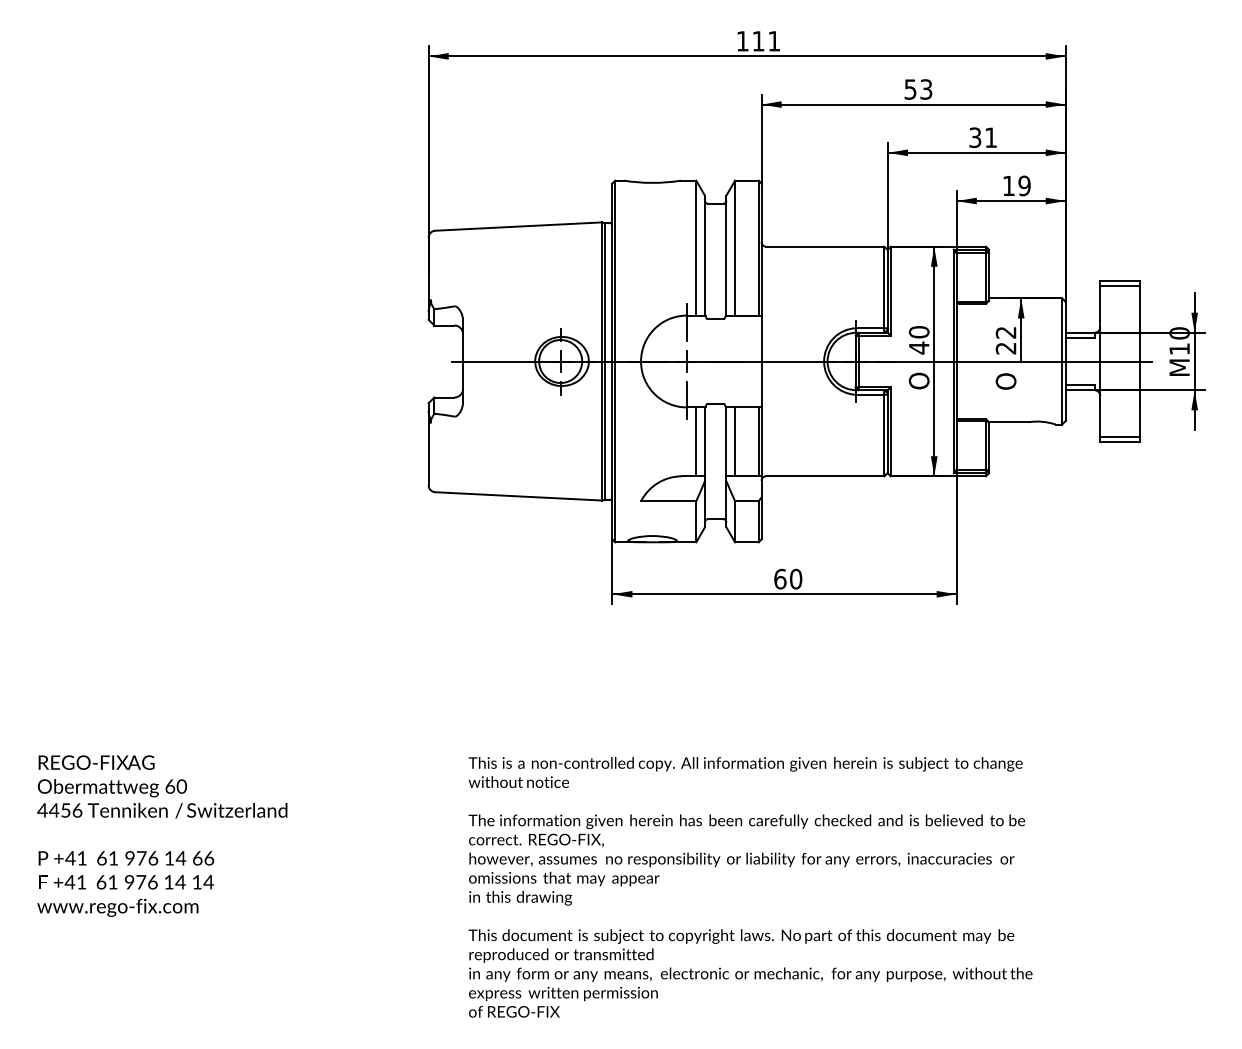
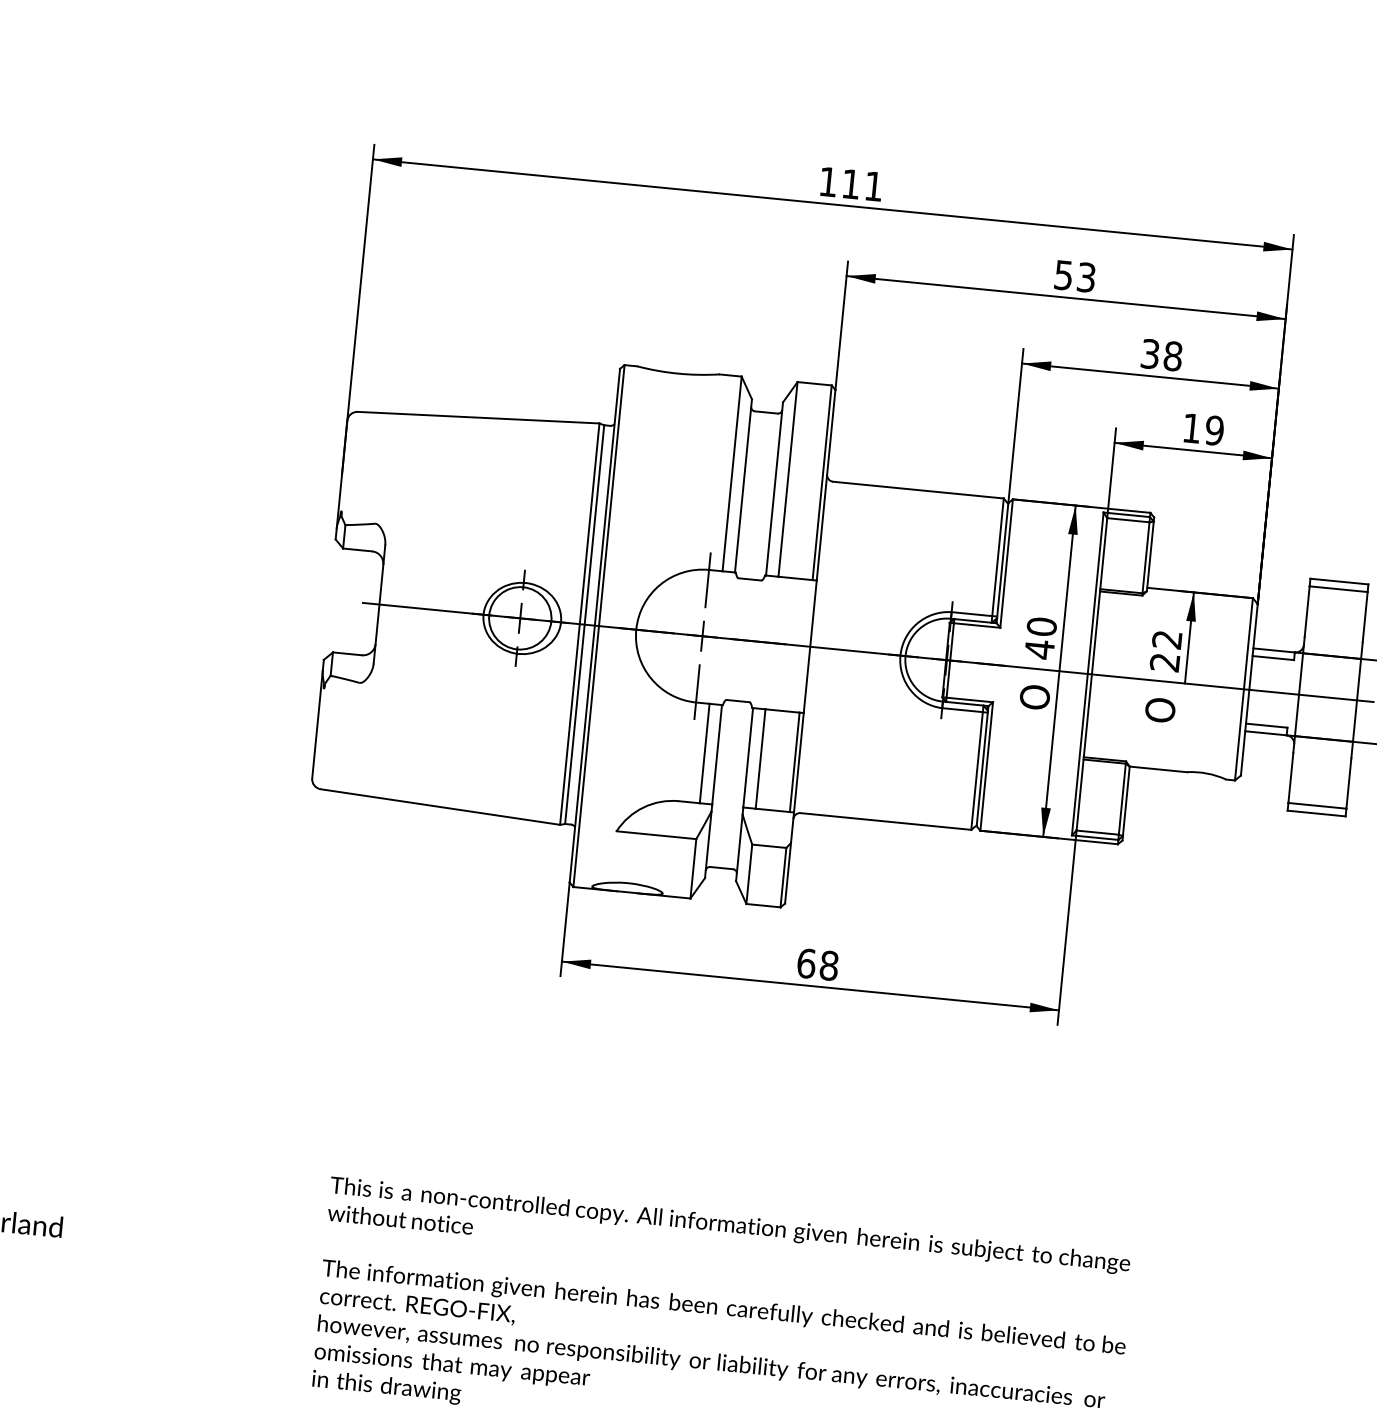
text: (991, 137) -> (1173, 356), 31 -> 38
text: (796, 579) -> (829, 966), 60 -> 68

